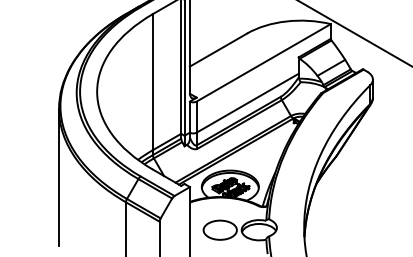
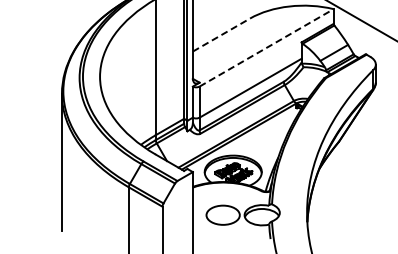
line: (219, 49) -> (222, 34), solid -> dashed
line: (264, 62) -> (267, 47), solid -> dashed

